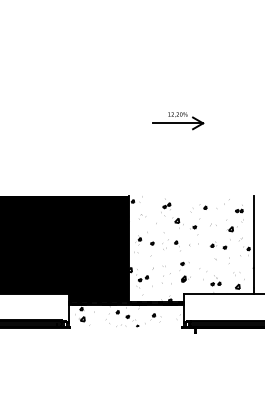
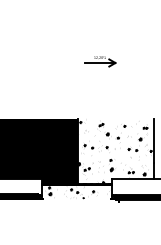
part: (178, 120) -> (100, 61), moved

